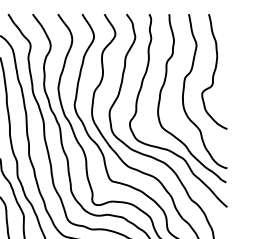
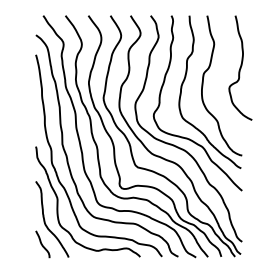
curve: (214, 71) -> (240, 67), moved

